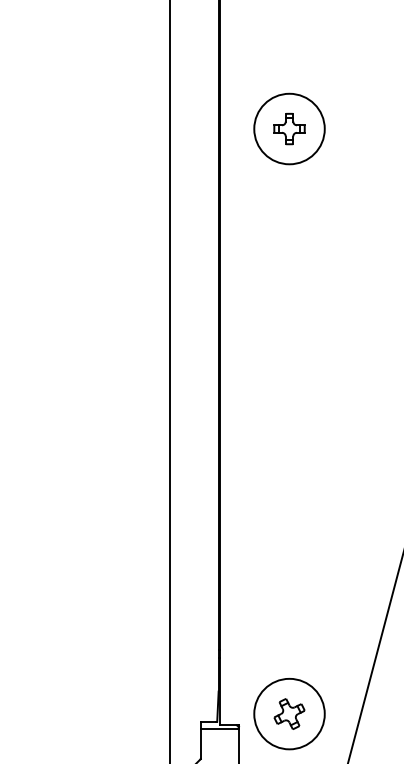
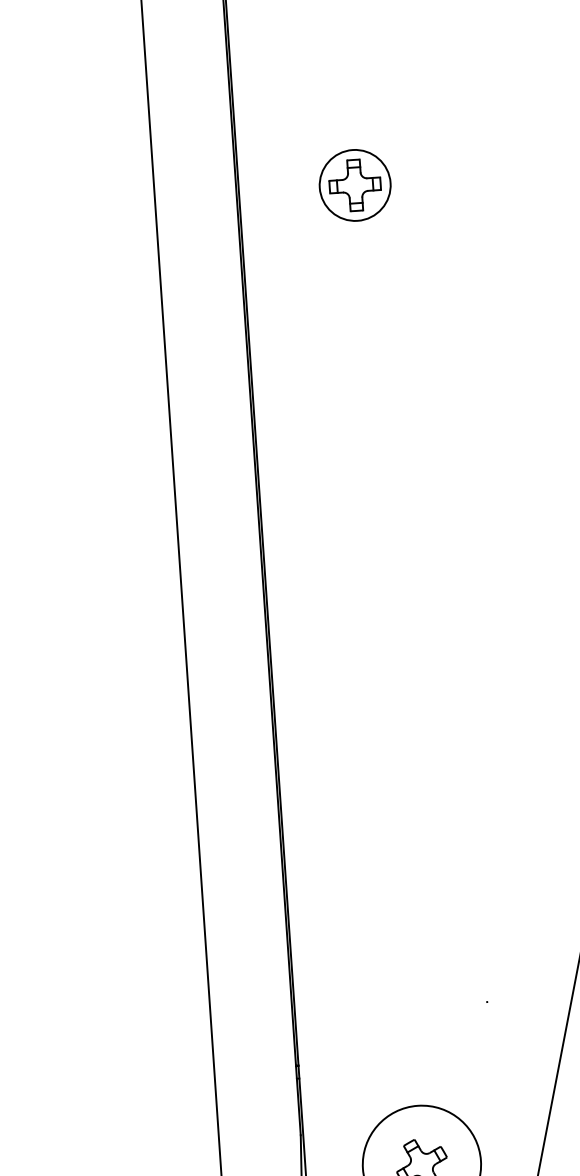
circle: (289, 128) -> (355, 184), size x0.6

